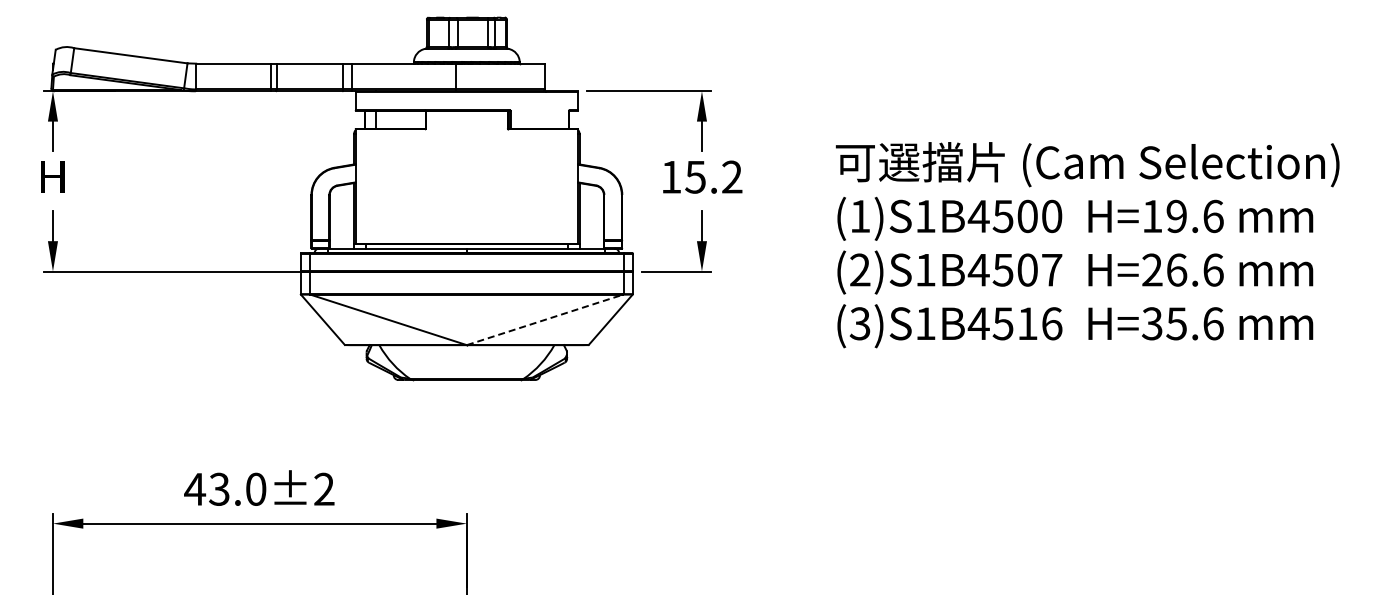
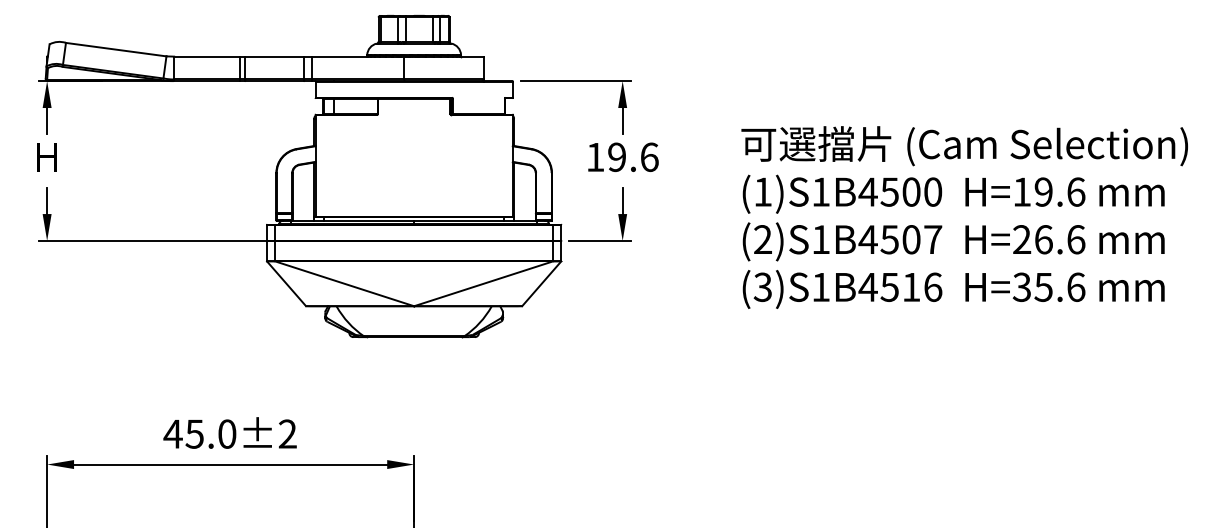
text: (713, 176) -> (632, 156), 15.2 -> 19.6
line: (545, 319) -> (483, 283), dashed -> solid
text: (219, 488) -> (194, 433), 43.0±2 -> 45.0±2

